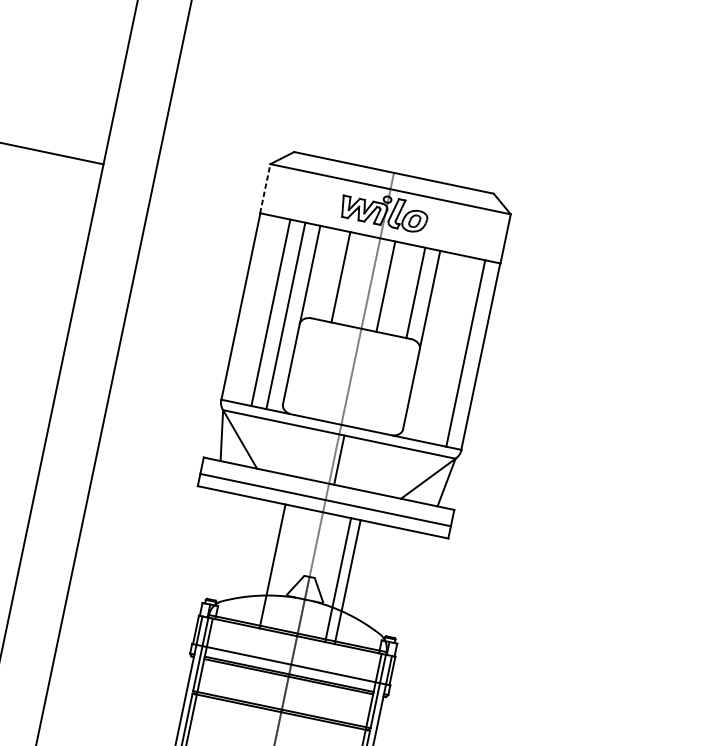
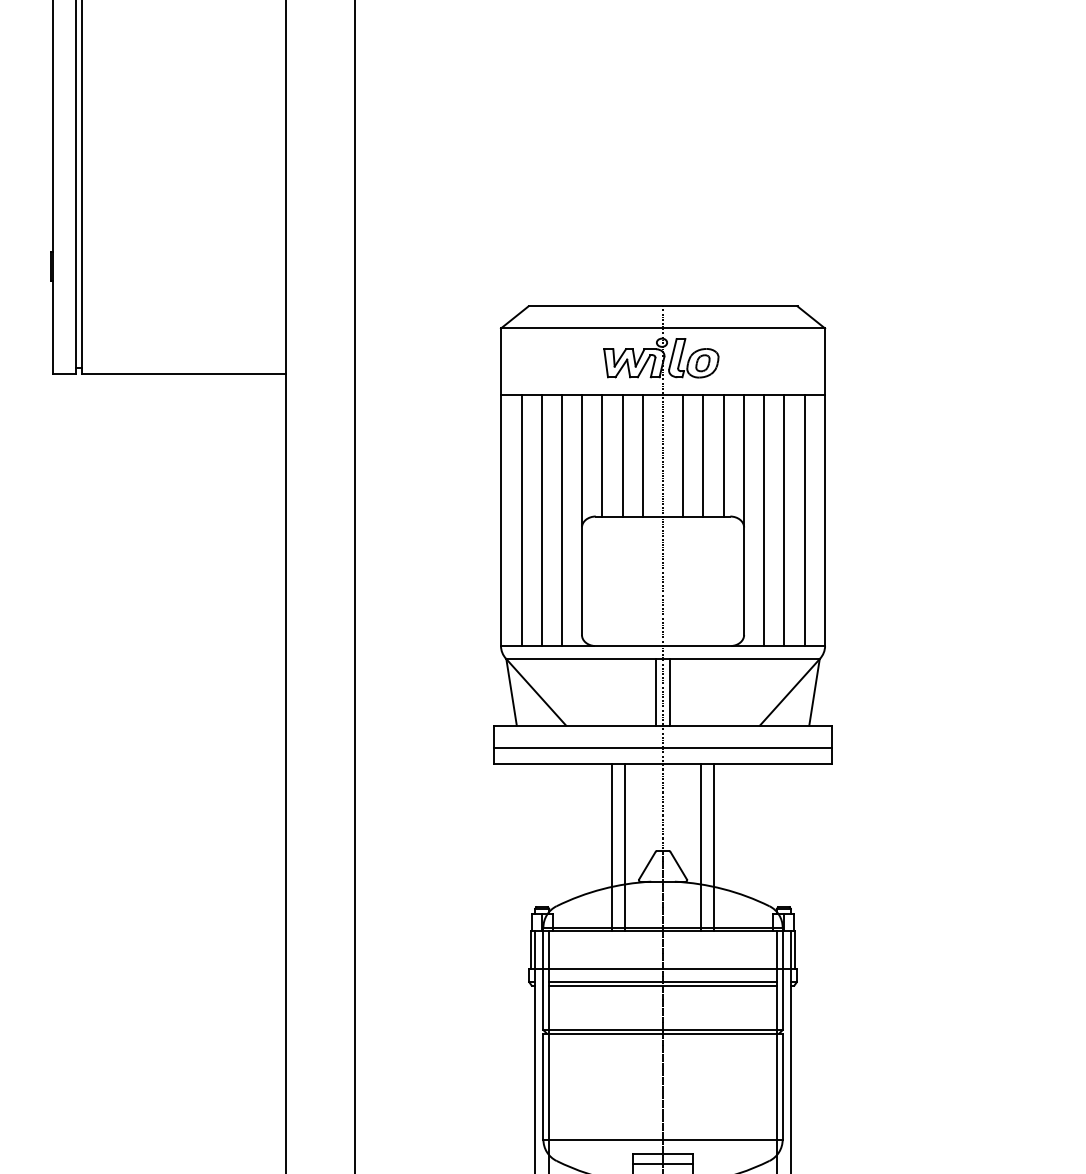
line: (265, 188) -> (501, 361), dashed -> solid
line: (325, 274) -> (602, 455), added
line: (355, 280) -> (642, 455), added
line: (400, 289) -> (703, 455), added
line: (255, 309) -> (521, 520), added
line: (436, 347) -> (764, 520), added
line: (450, 350) -> (784, 520), added
line: (329, 458) -> (656, 692), added
line: (282, 568) -> (625, 847), added

